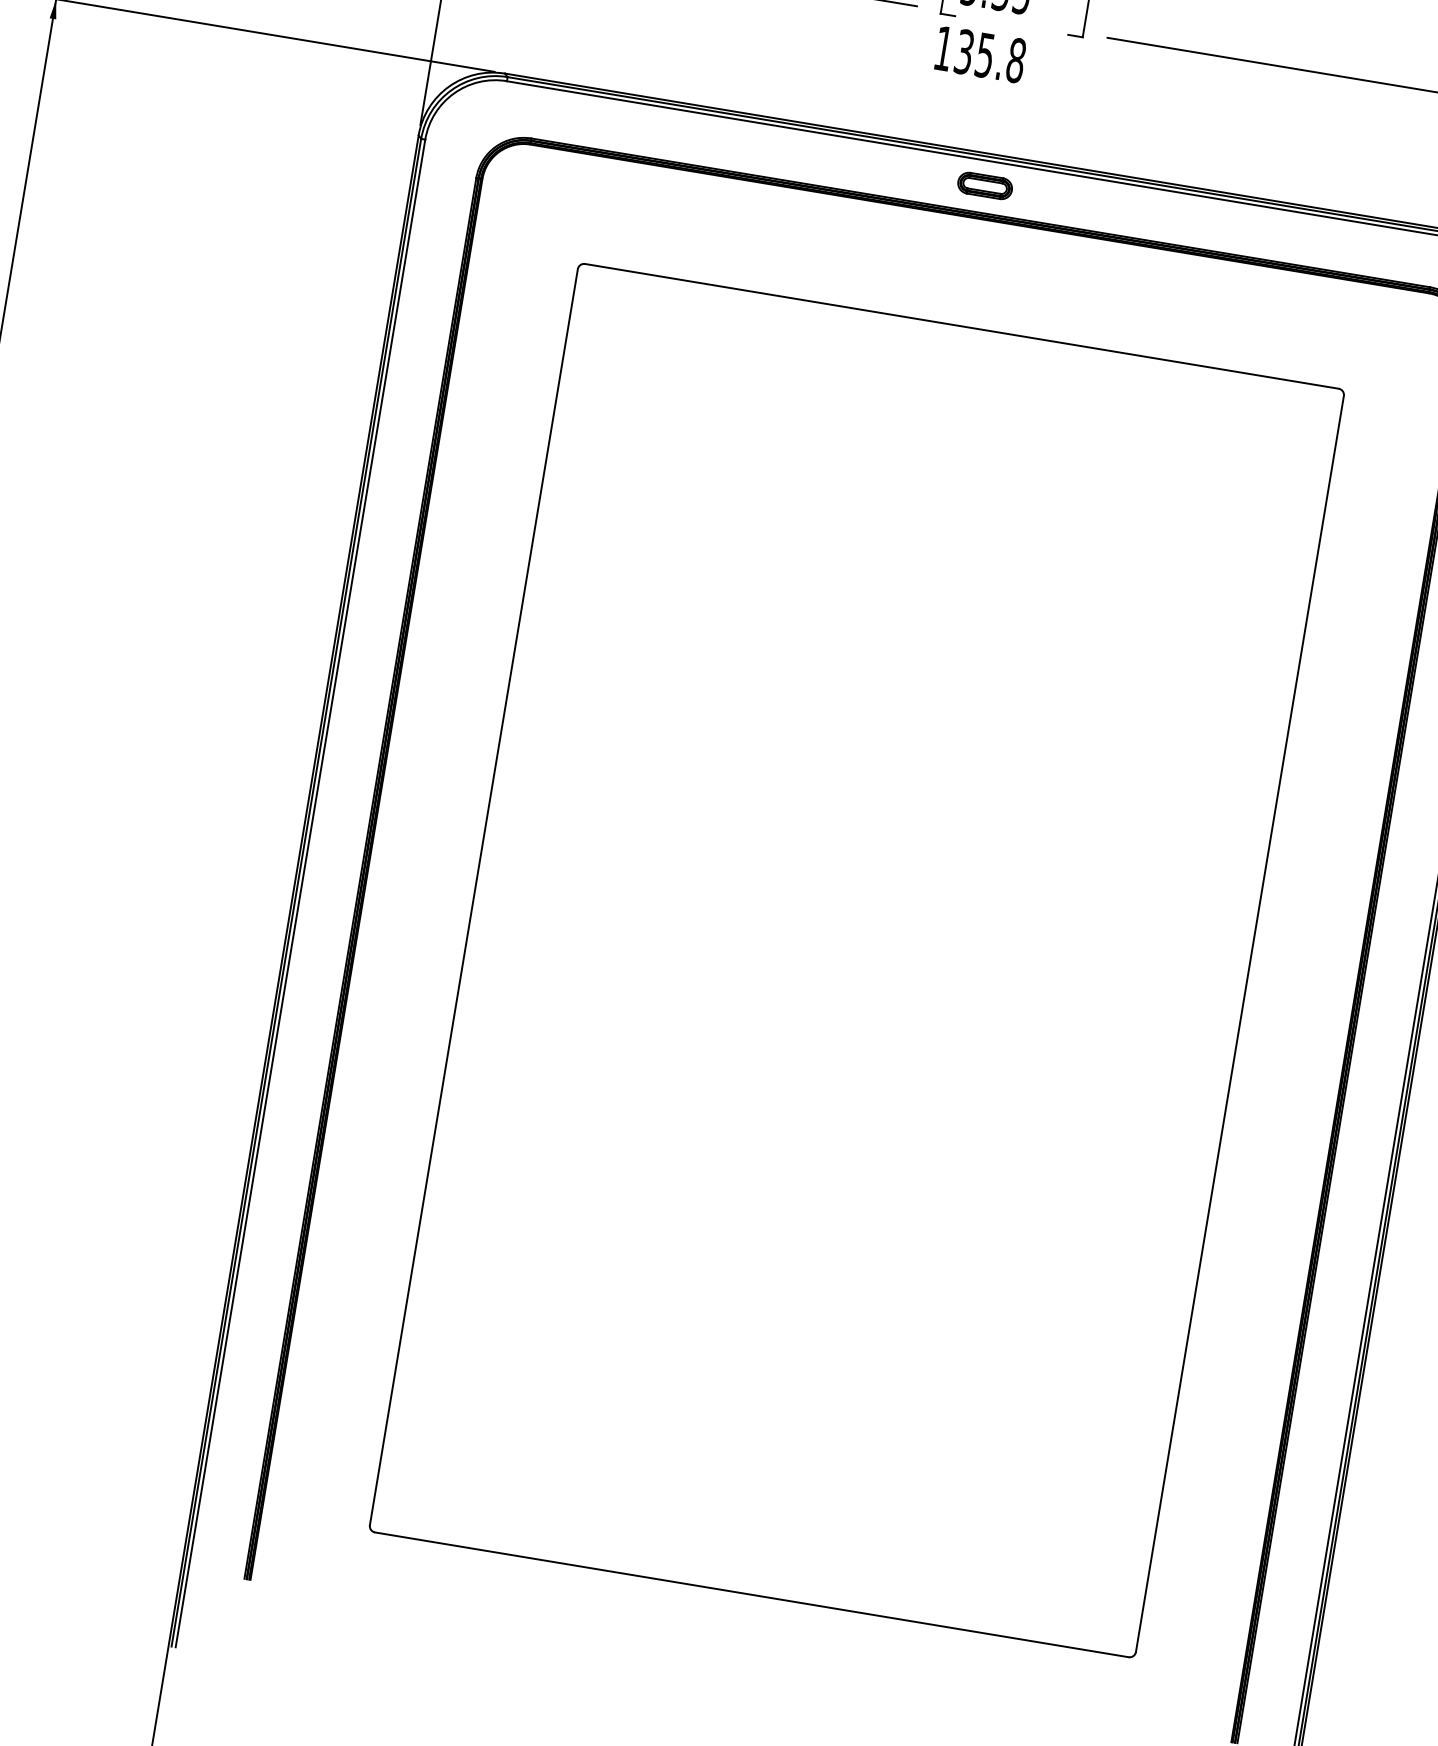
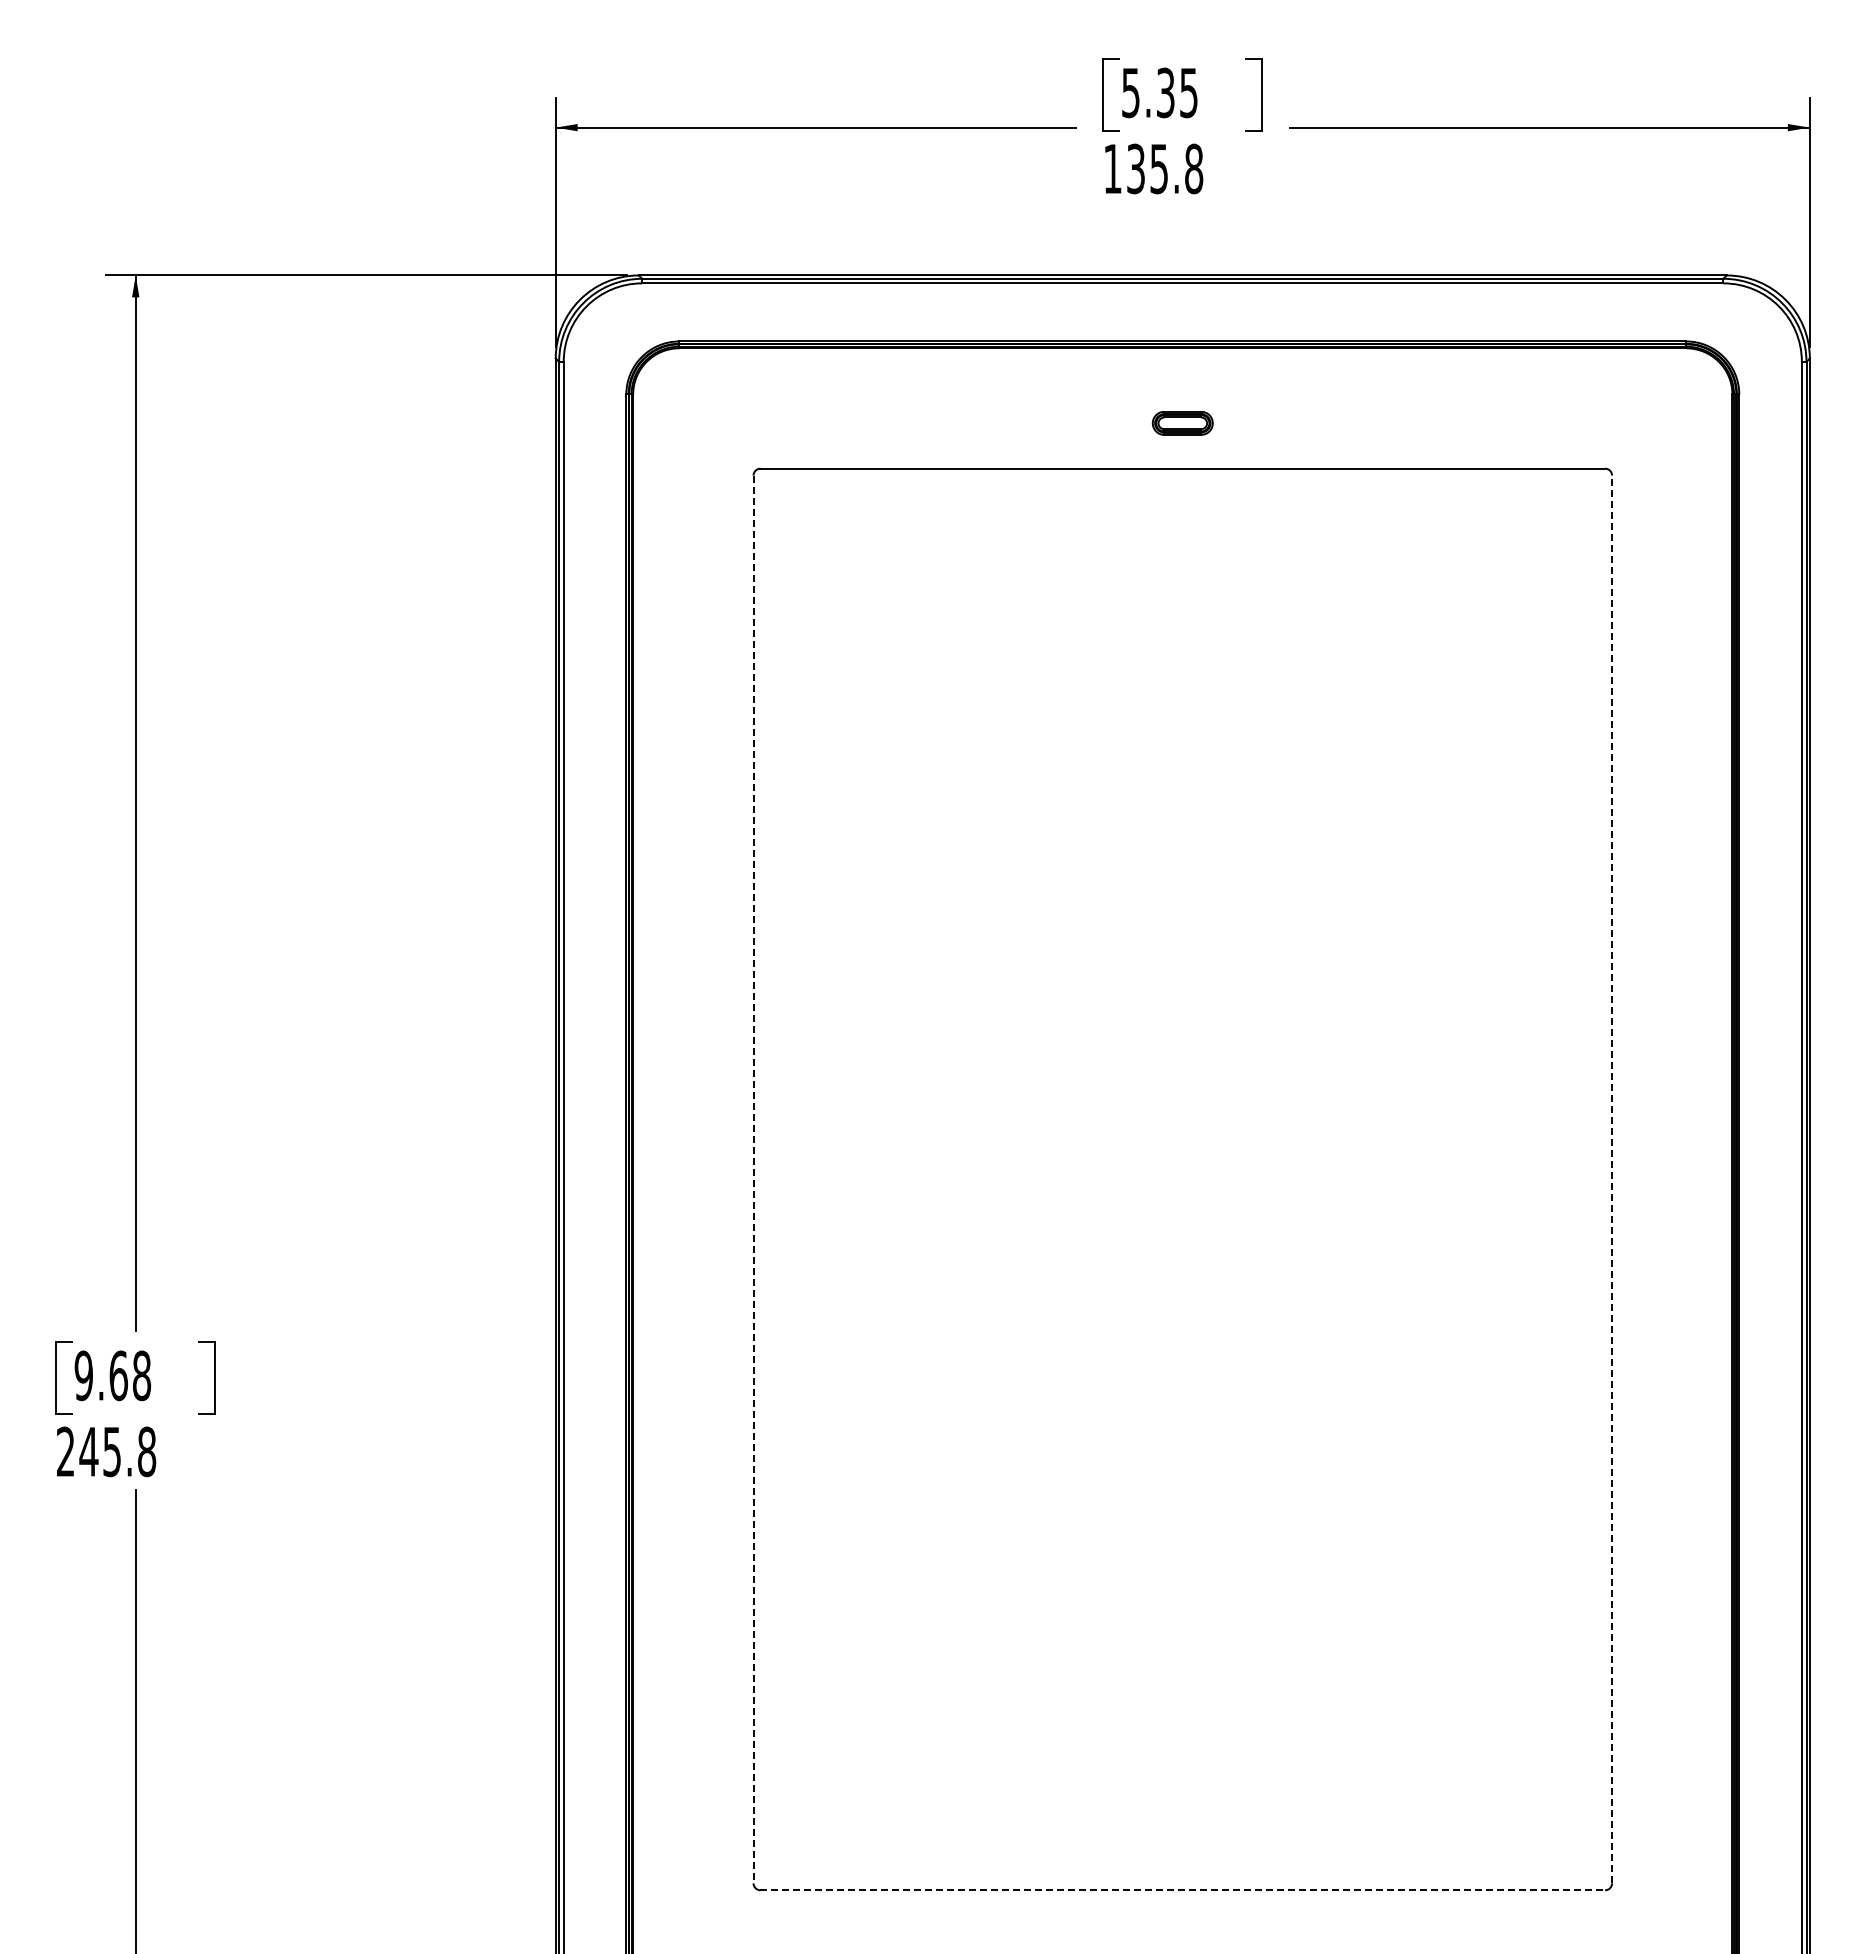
part: (984, 185) -> (1182, 422), moved
line: (473, 897) -> (753, 1179), solid -> dashed
line: (1240, 1024) -> (1612, 1179), solid -> dashed
line: (752, 1595) -> (1183, 1890), solid -> dashed

